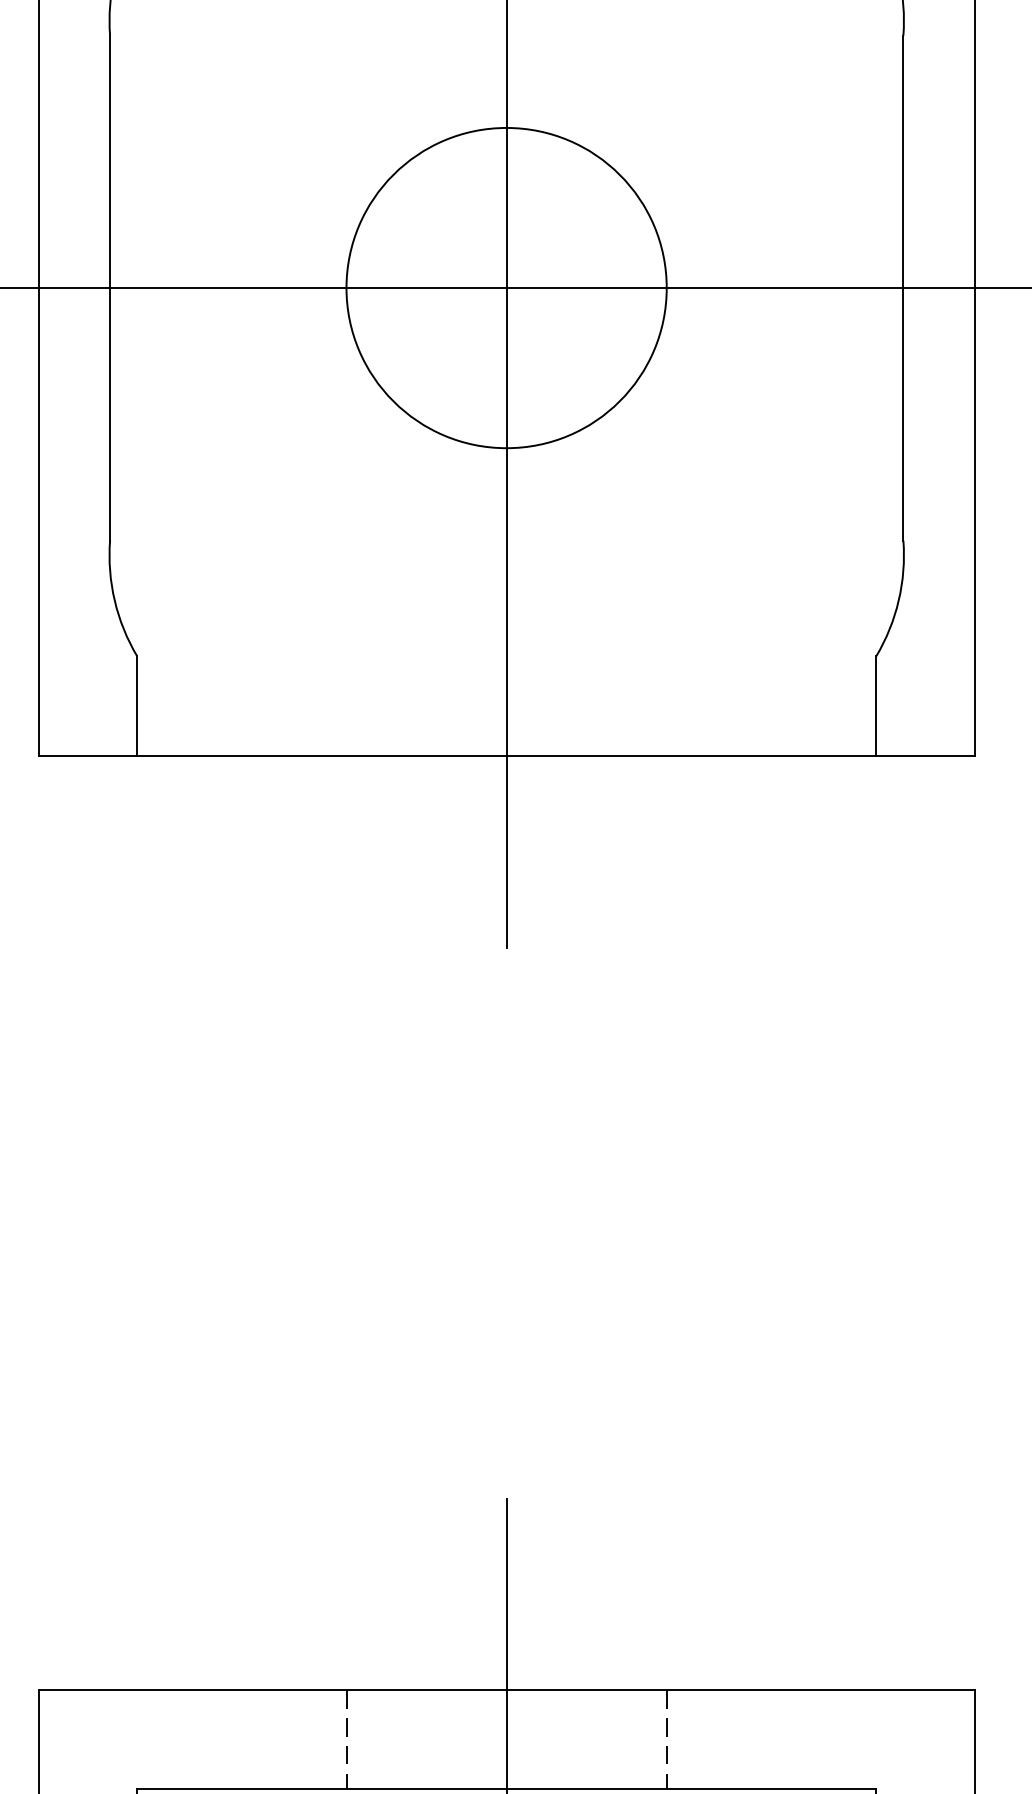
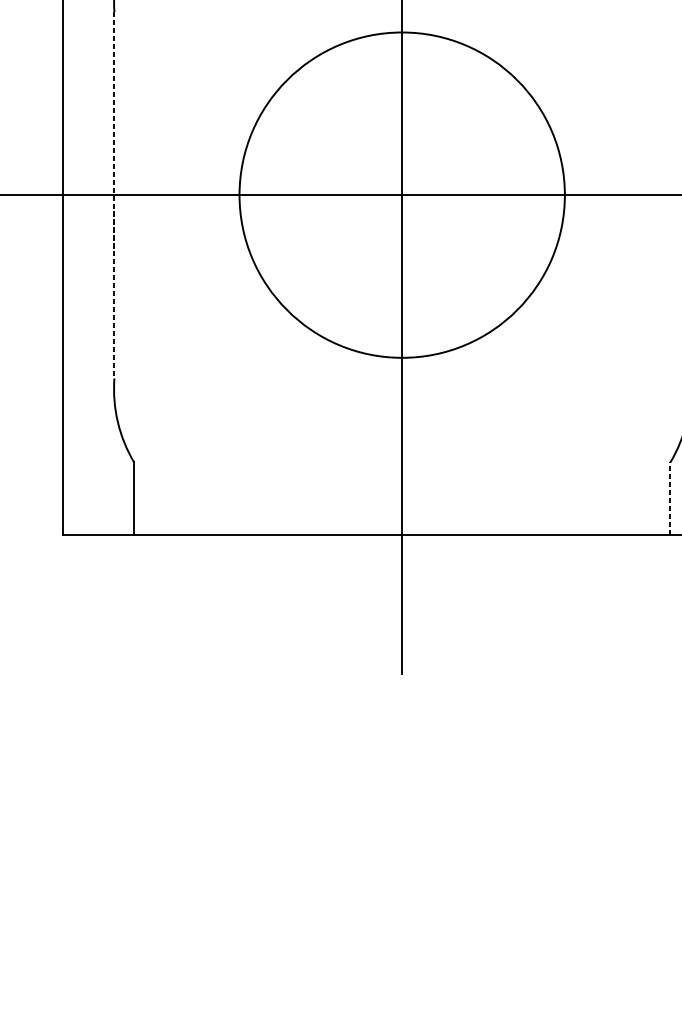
circle: (506, 287) -> (402, 194), size x1.4
line: (110, 288) -> (114, 195), solid -> dashed
line: (876, 706) -> (670, 498), solid -> dashed

